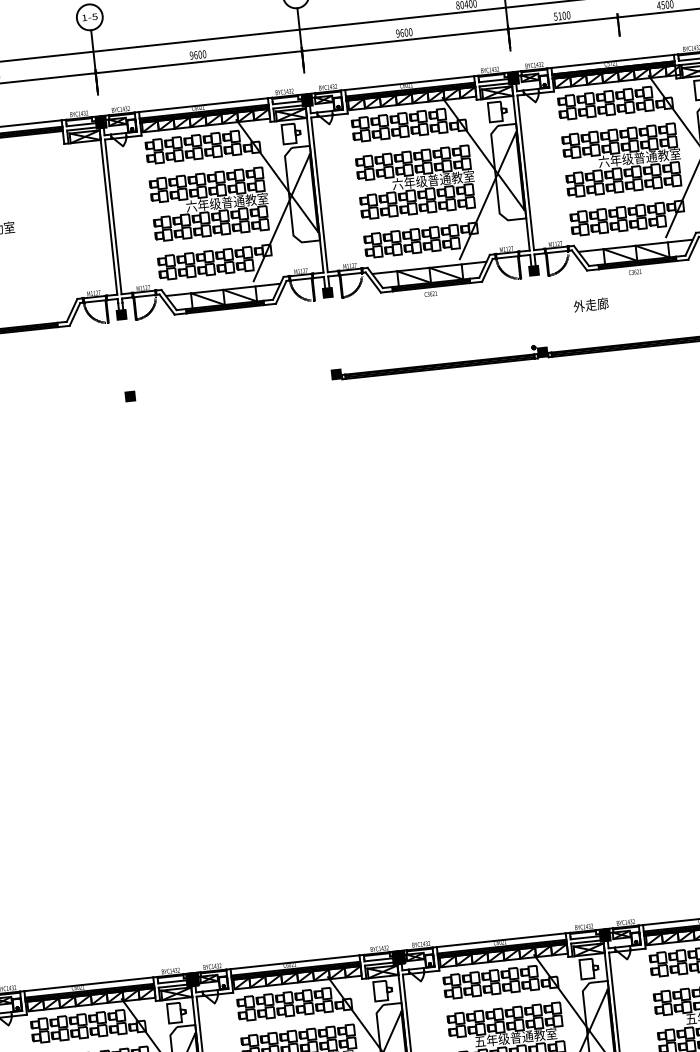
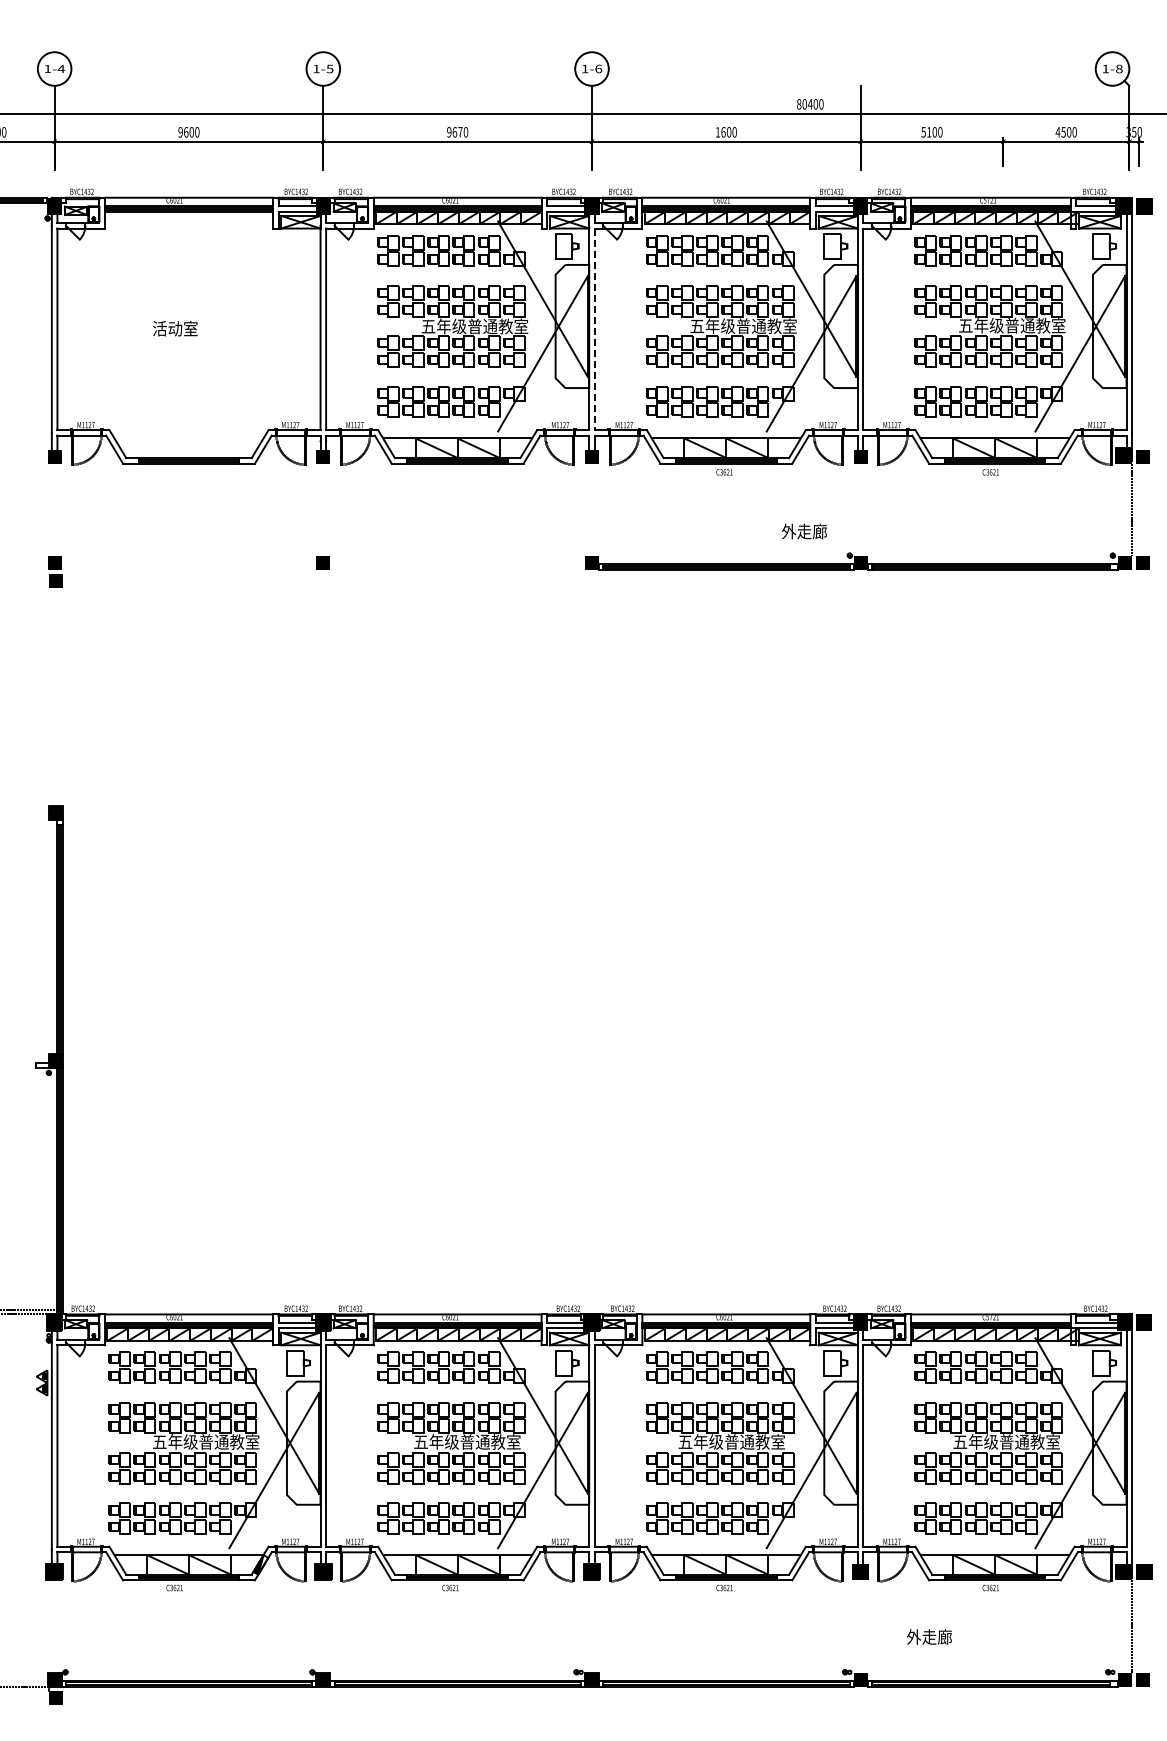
text: (397, 33) -> (717, 132), 9600 -> 1600
text: (200, 54) -> (460, 132), 9600 -> 9670
text: (603, 161) -> (965, 325), 六年级普通教室 -> 五年级普通教室
text: (398, 183) -> (697, 325), 六年级普通教室 -> 五年级普通教室
line: (319, 195) -> (594, 329), solid -> dashed
text: (191, 205) -> (428, 325), 六年级普通教室 -> 五年级普通教室
text: (591, 304) -> (804, 531), moved

